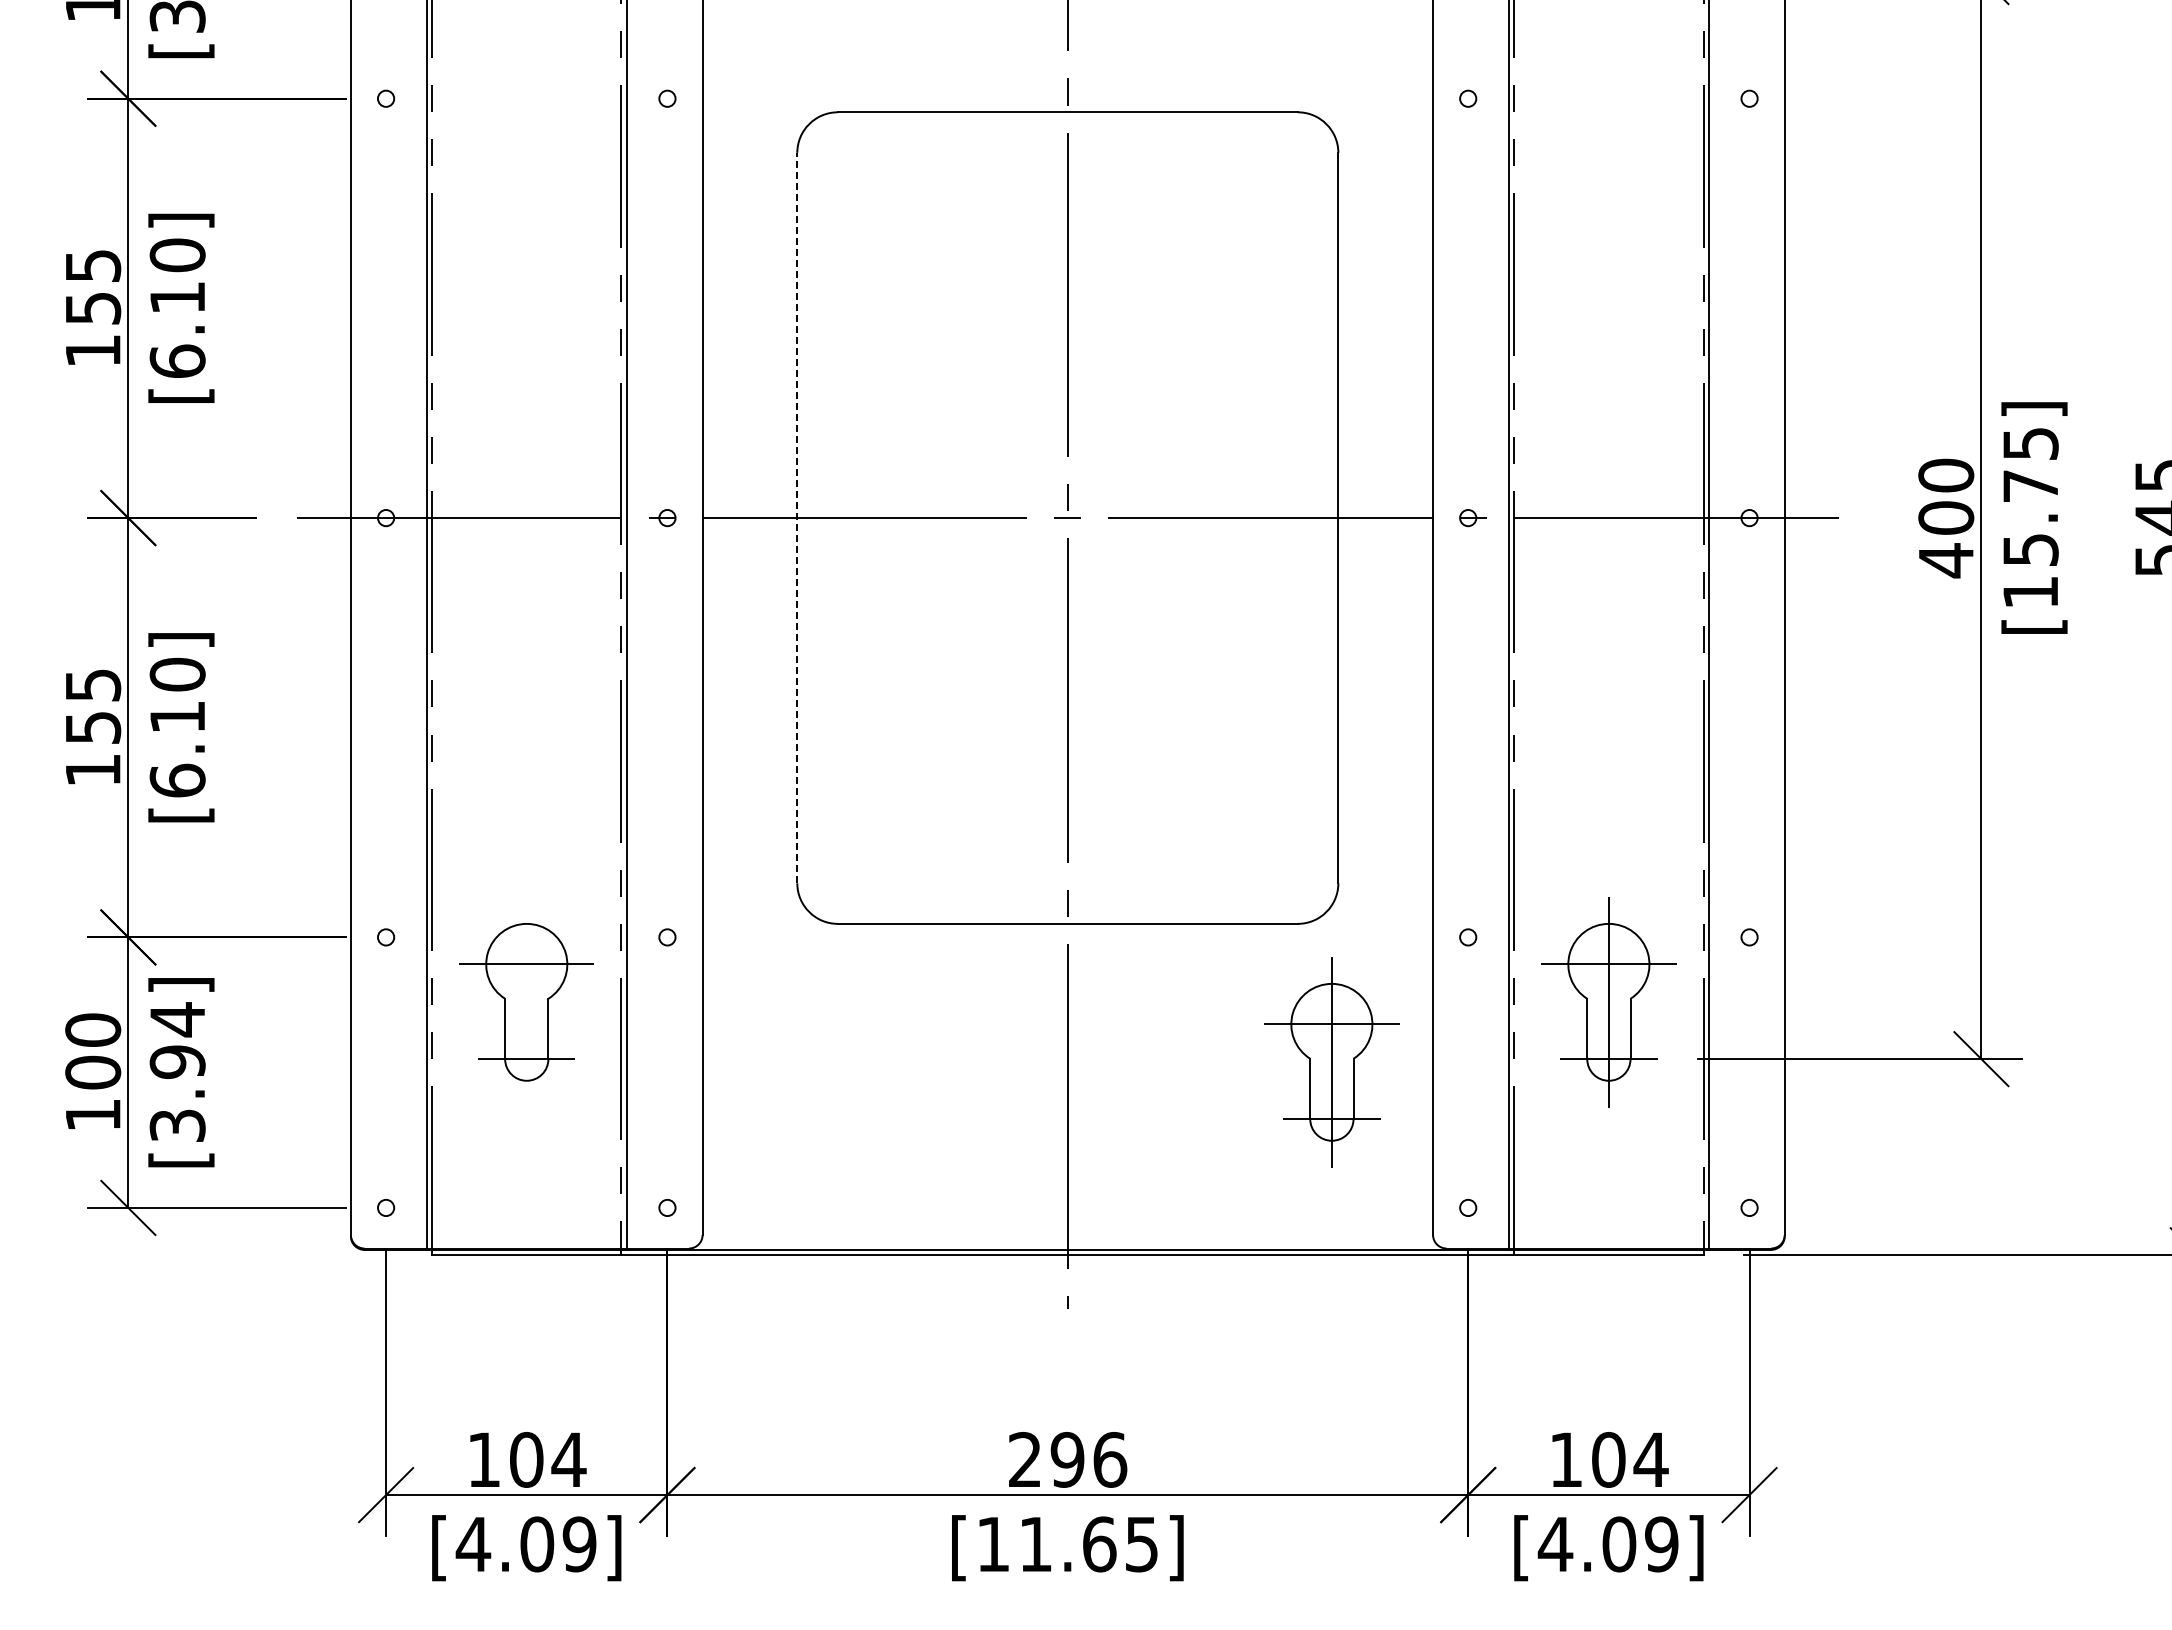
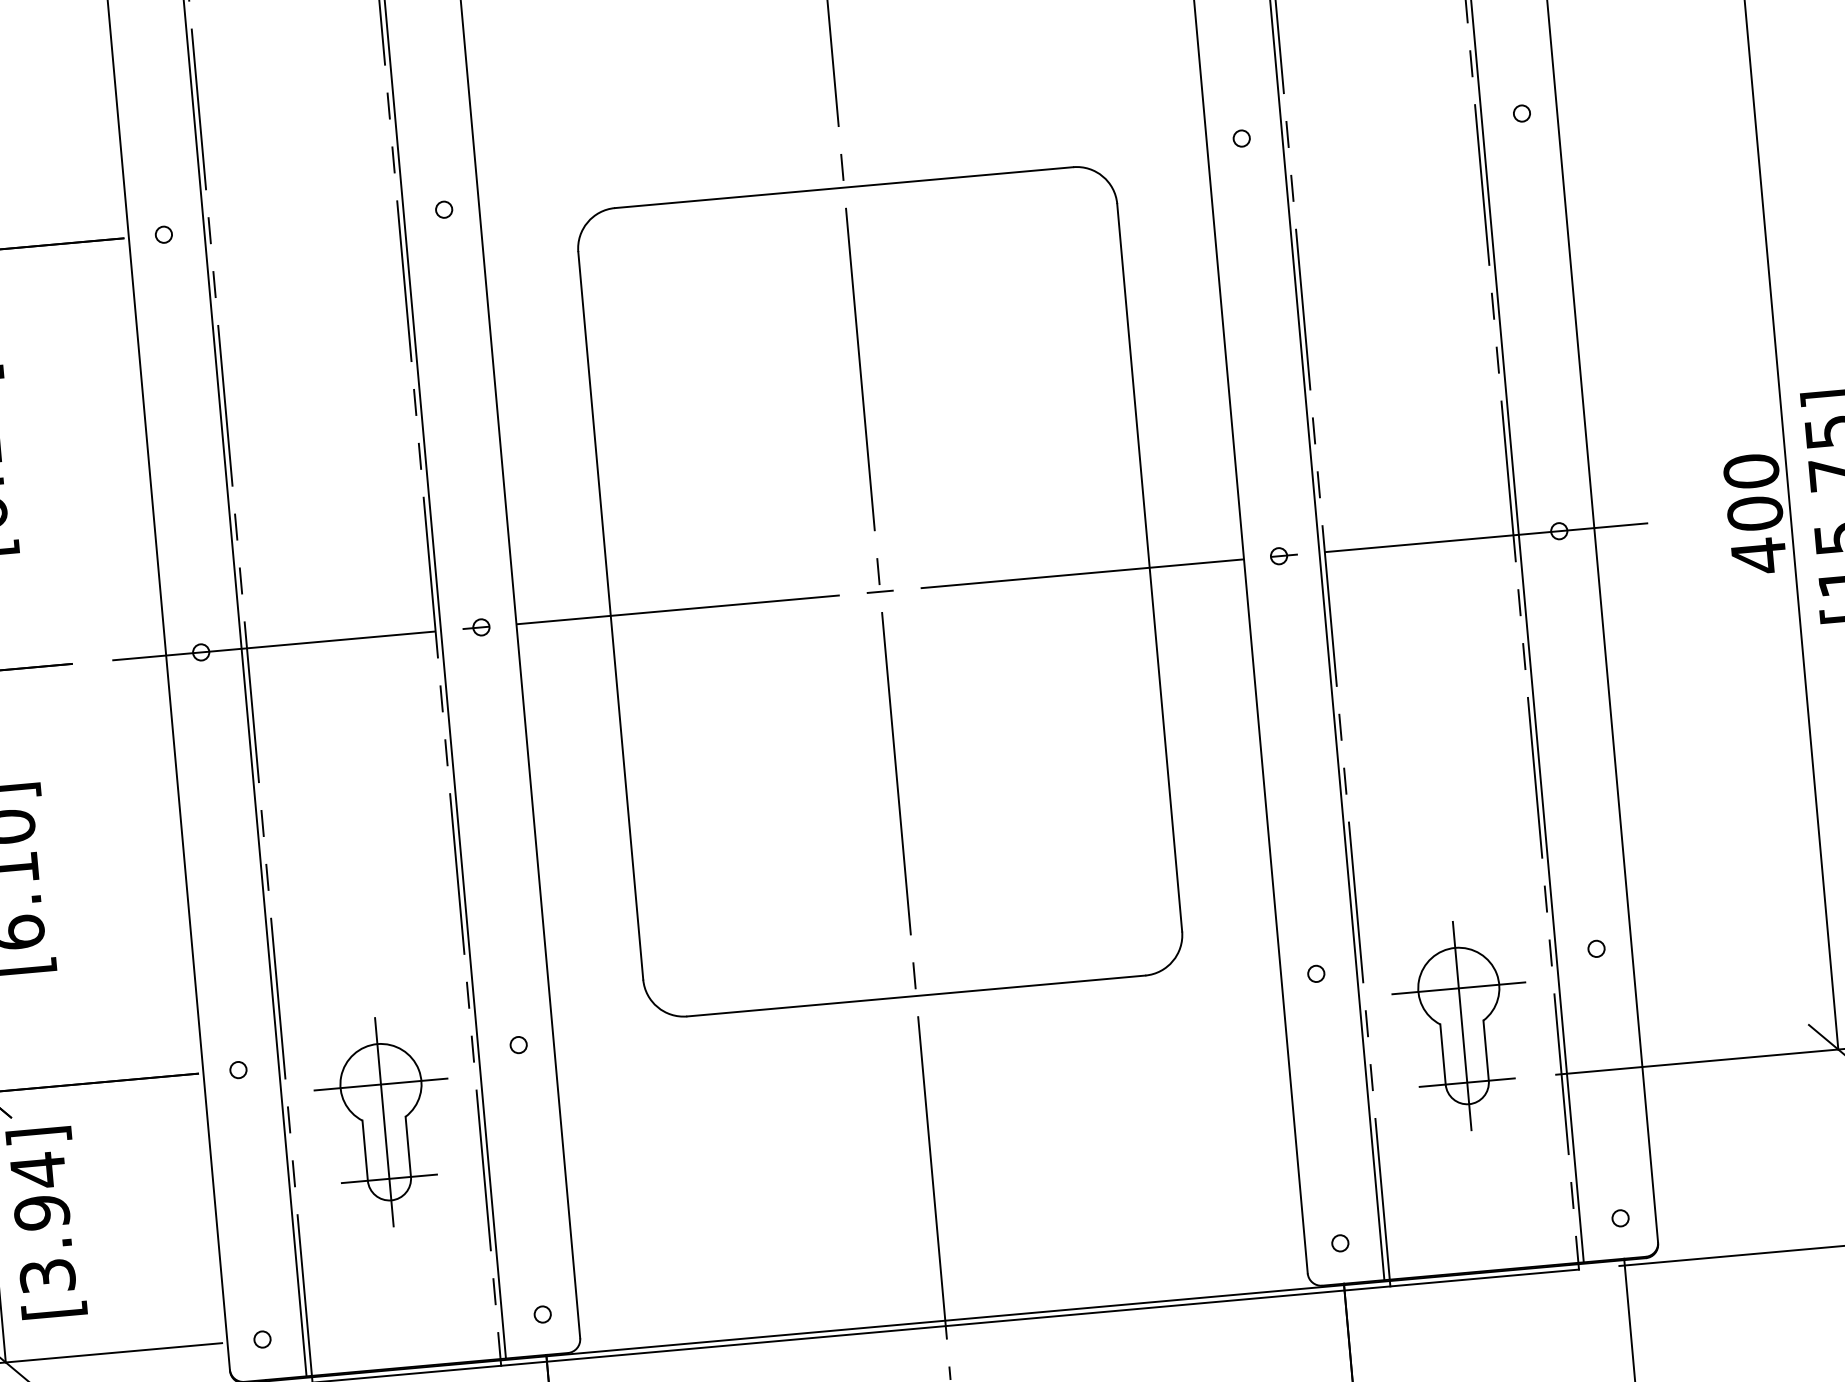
line: (797, 517) -> (610, 615), dashed -> solid
line: (526, 1001) -> (384, 1121), added
part: (1331, 1062) -> (1191, 1110), removed

